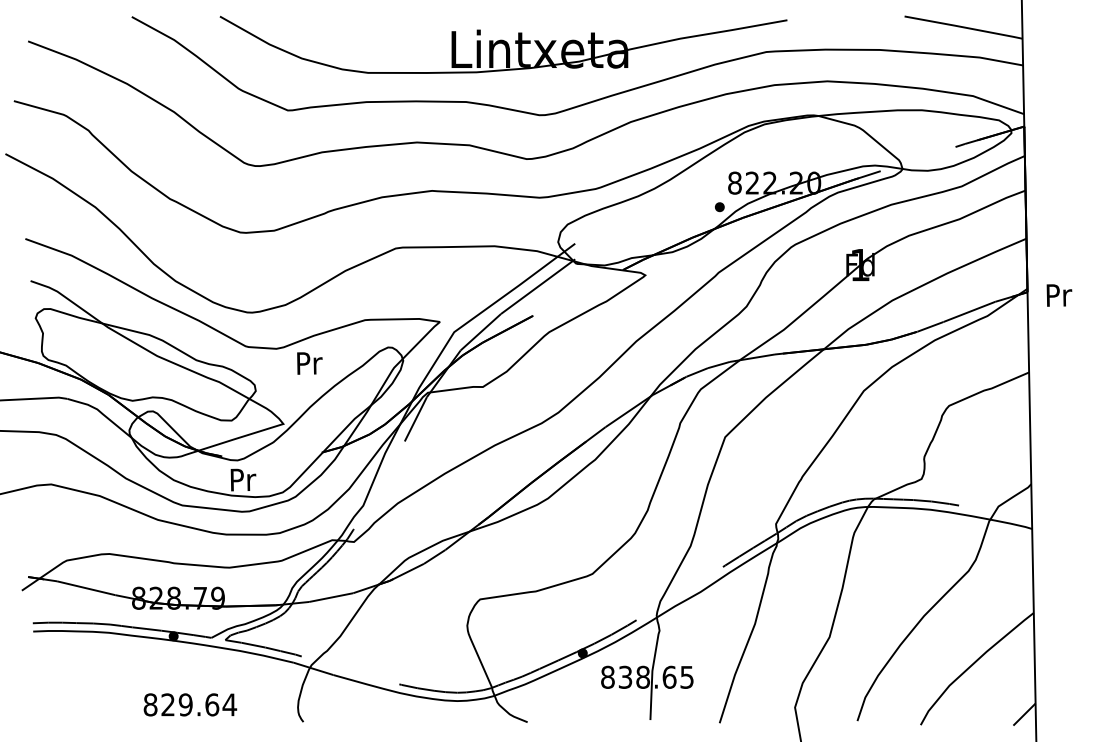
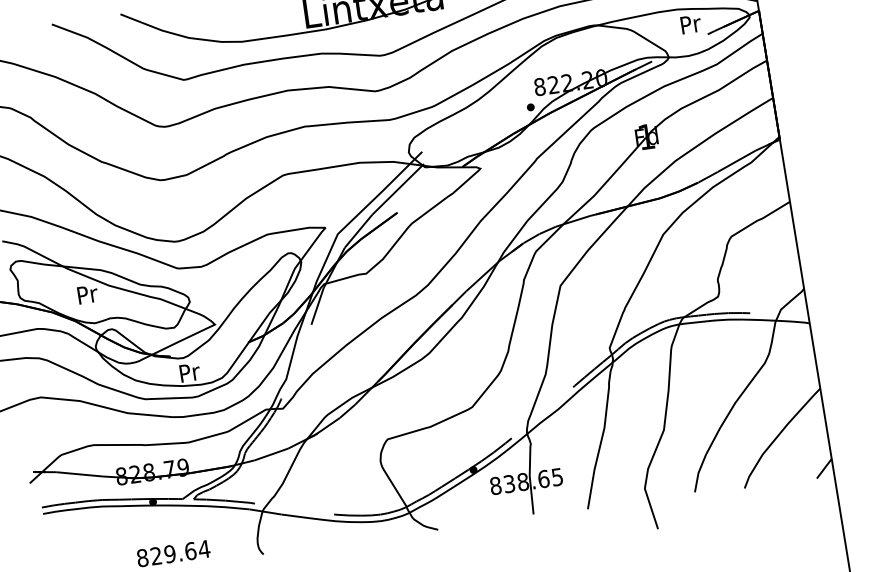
text: (1059, 295) -> (691, 24), moved
text: (309, 363) -> (87, 294), moved

